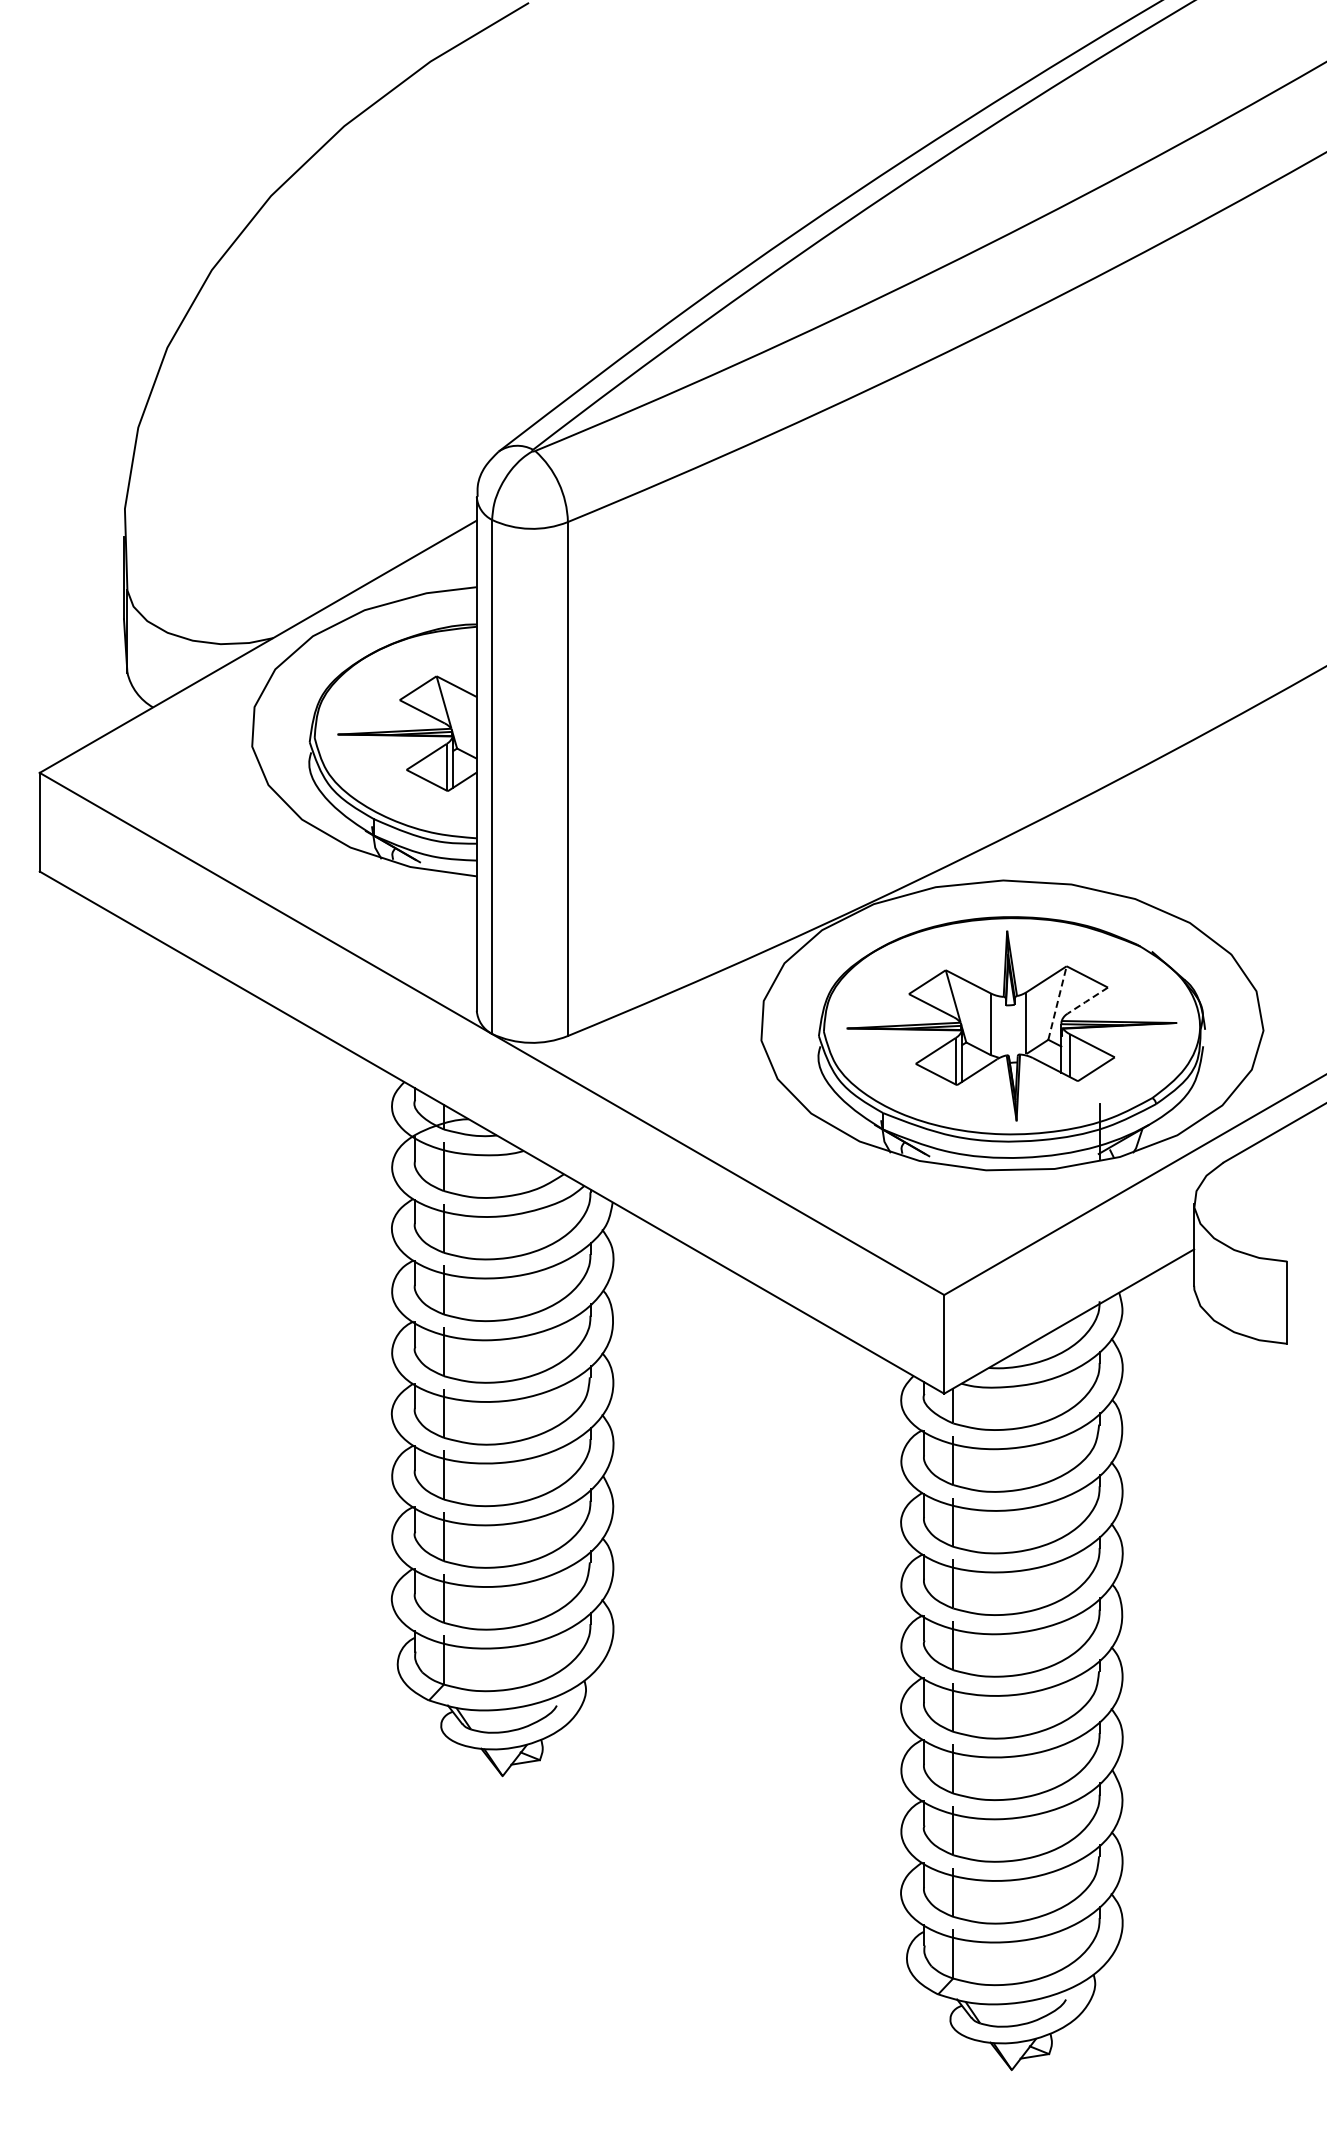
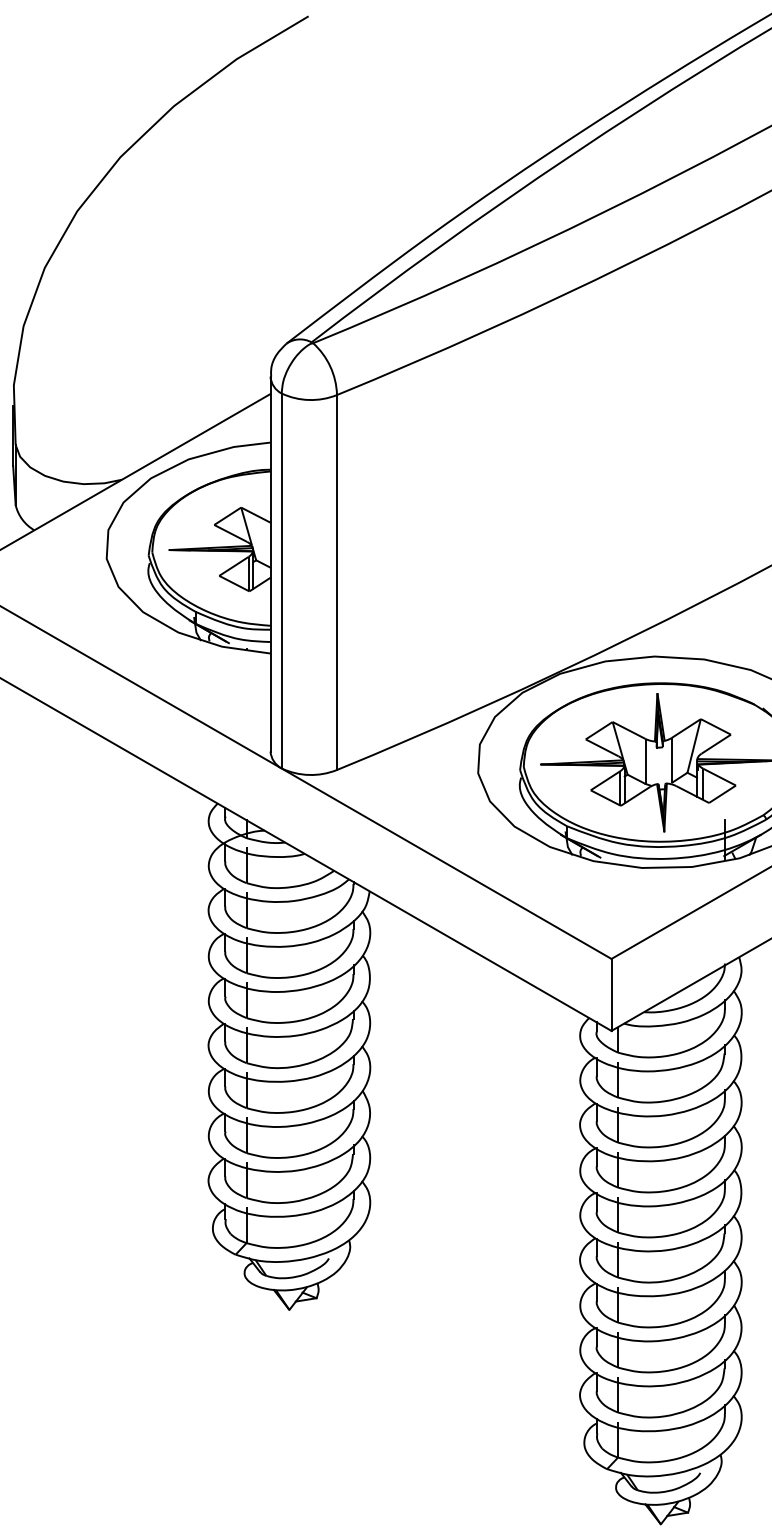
line: (1087, 1001) -> (716, 744), dashed -> solid
line: (1057, 1002) -> (694, 745), dashed -> solid

